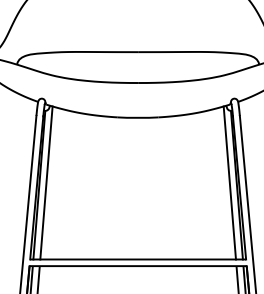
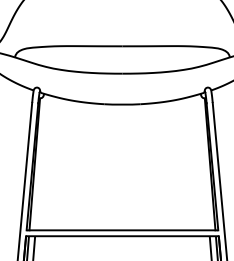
line: (45, 183) -> (40, 162), removed
line: (229, 183) -> (203, 162), removed

